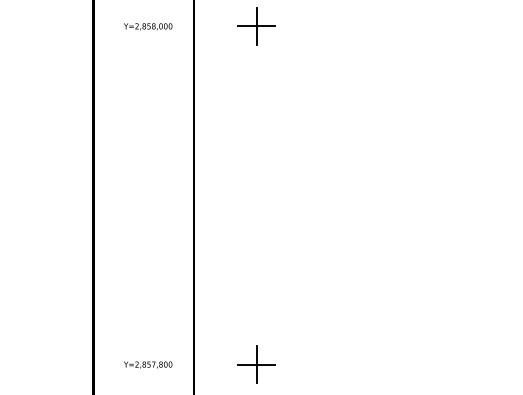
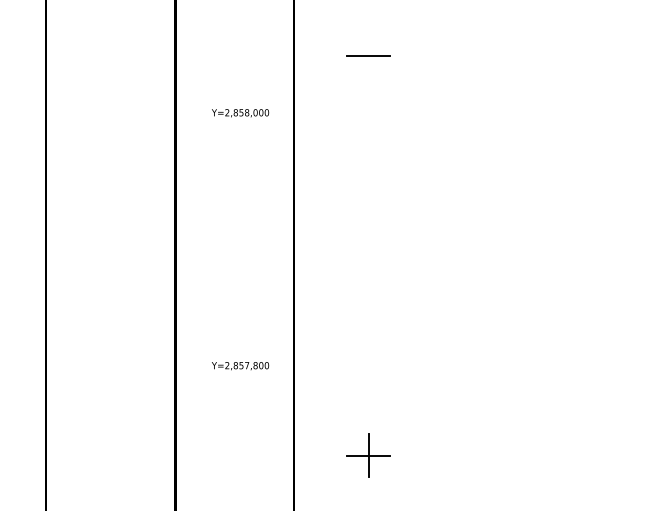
line: (256, 26) -> (368, 55), removed
text: (148, 27) -> (240, 113), moved
text: (148, 365) -> (240, 366), moved

